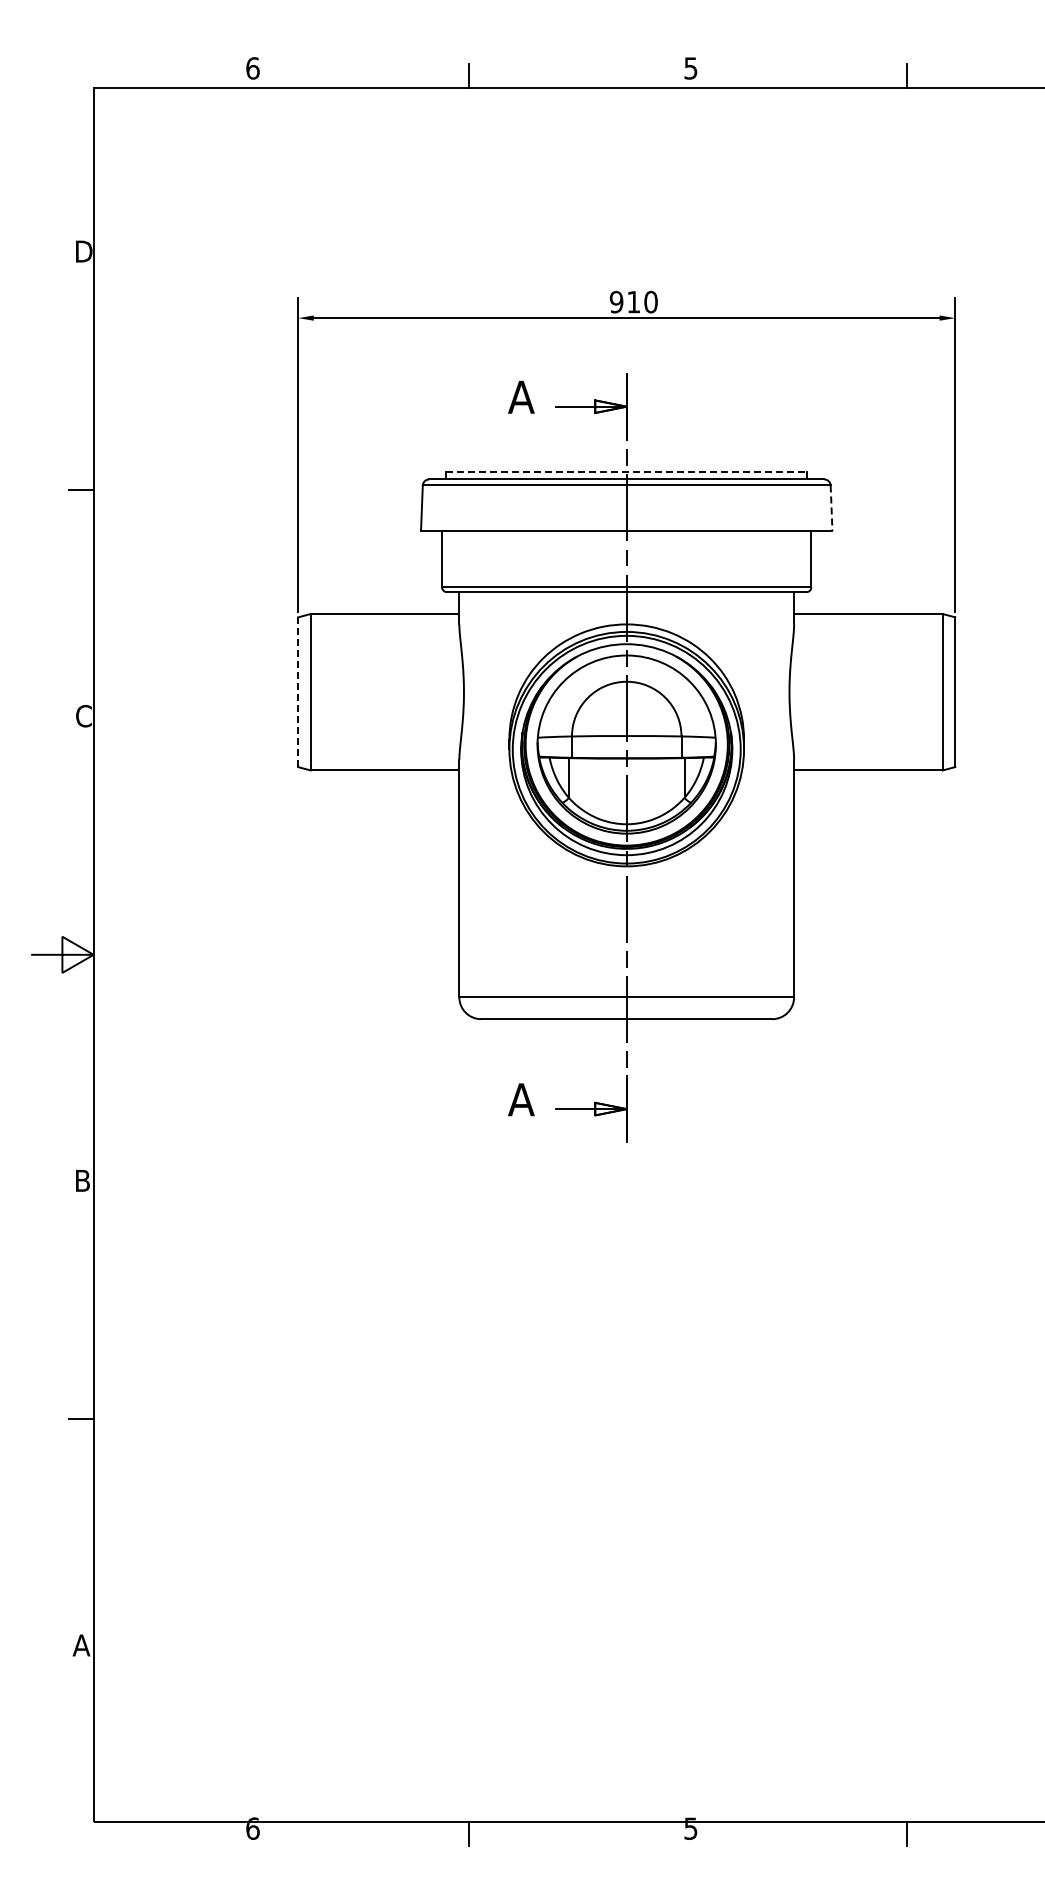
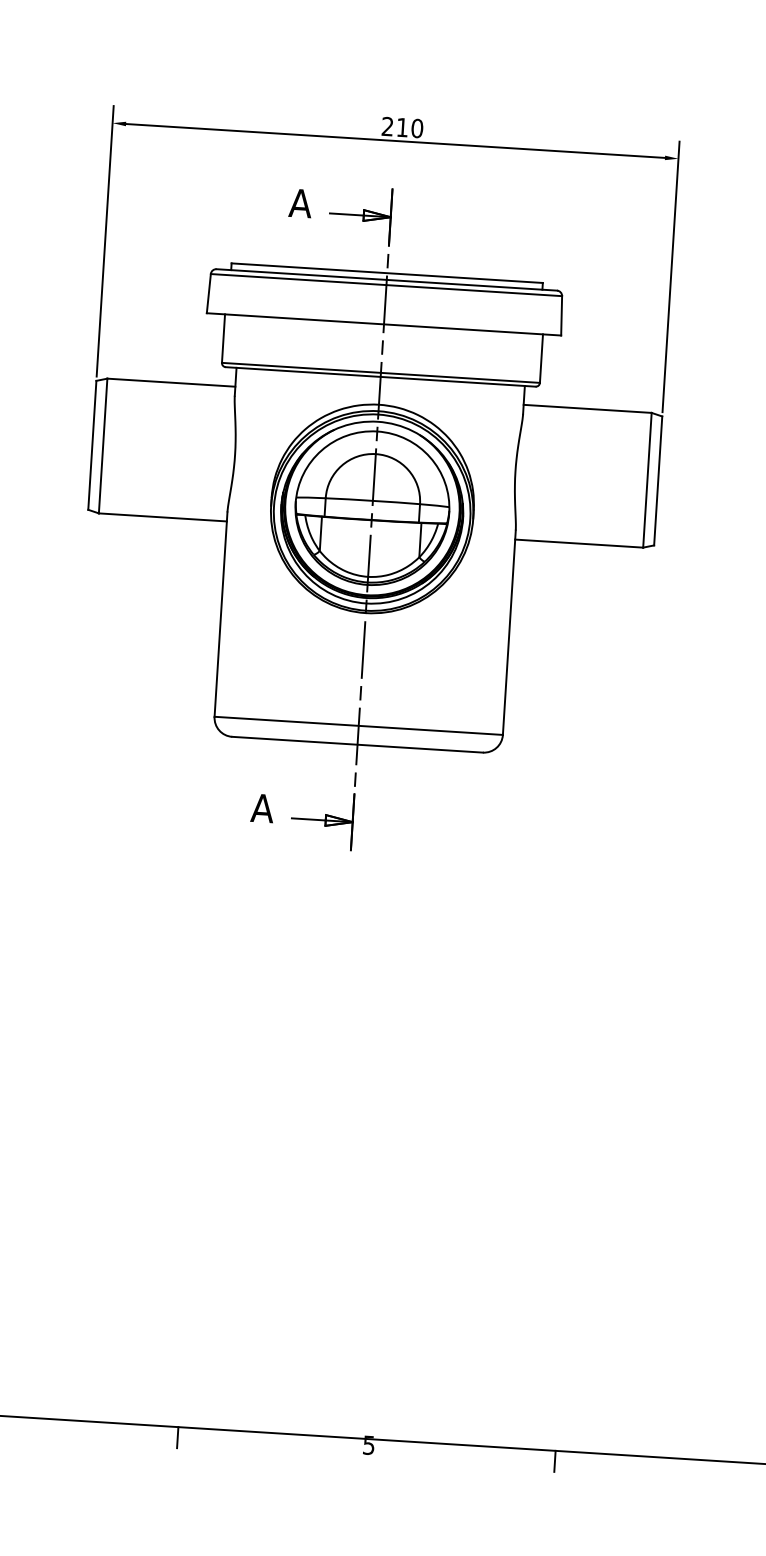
text: (616, 302) -> (387, 126), 910 -> 210
line: (626, 471) -> (387, 273), dashed -> solid
line: (831, 508) -> (561, 316), dashed -> solid
line: (298, 692) -> (92, 445), dashed -> solid

